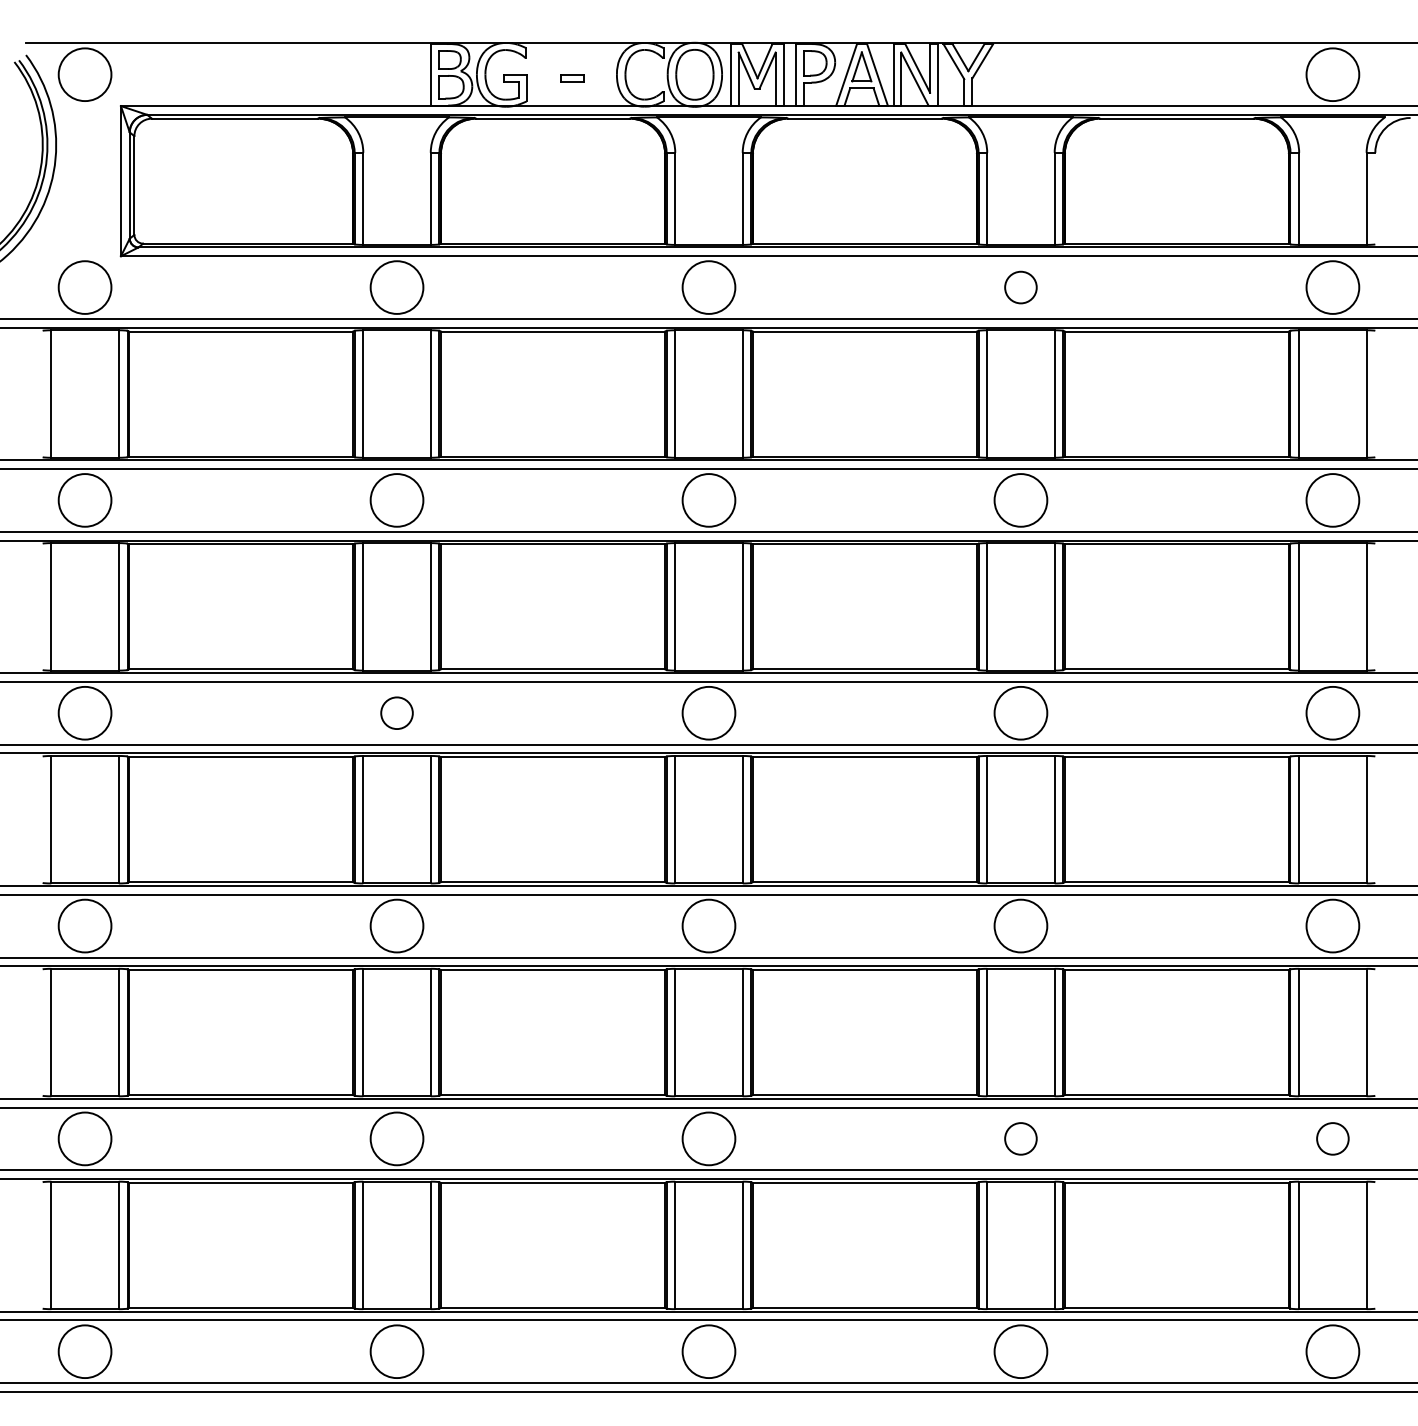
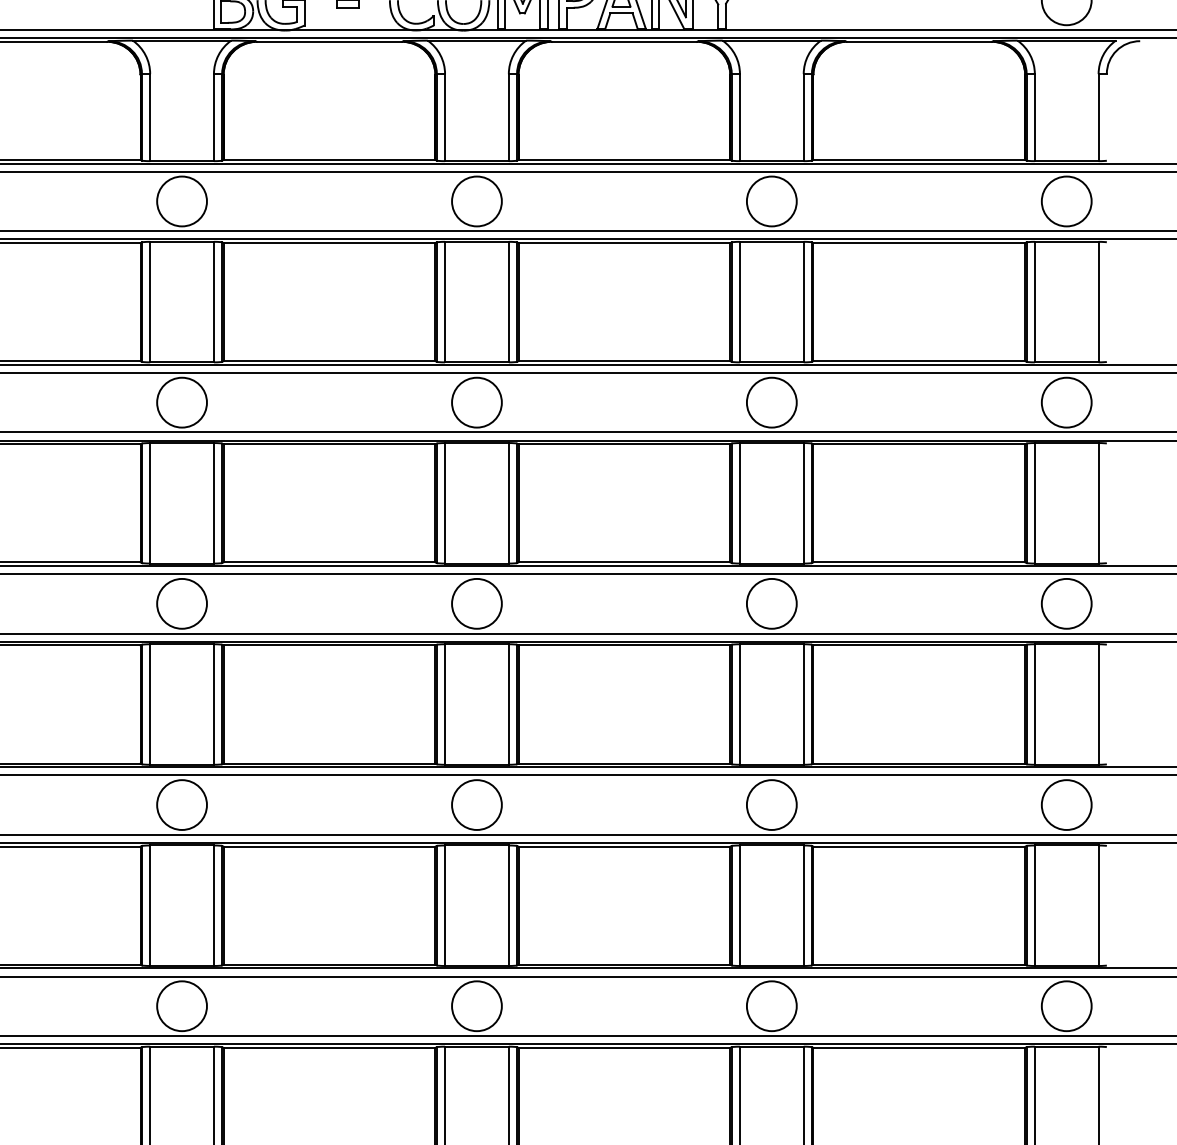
circle: (1020, 287) -> (771, 201), size x1.67
circle: (396, 712) -> (181, 603), size x1.67
circle: (1020, 1138) -> (771, 1005), size x1.67
circle: (1332, 1138) -> (1066, 1005), size x1.67

